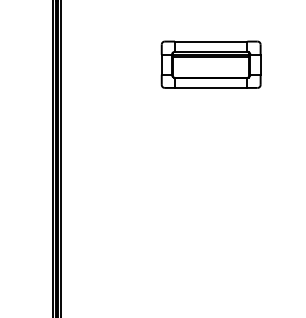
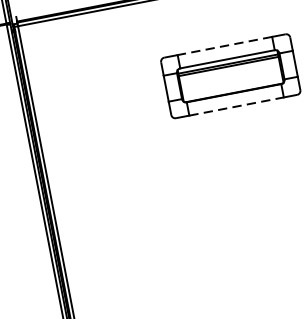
line: (210, 41) -> (224, 46), solid -> dashed
line: (211, 87) -> (236, 105), solid -> dashed

